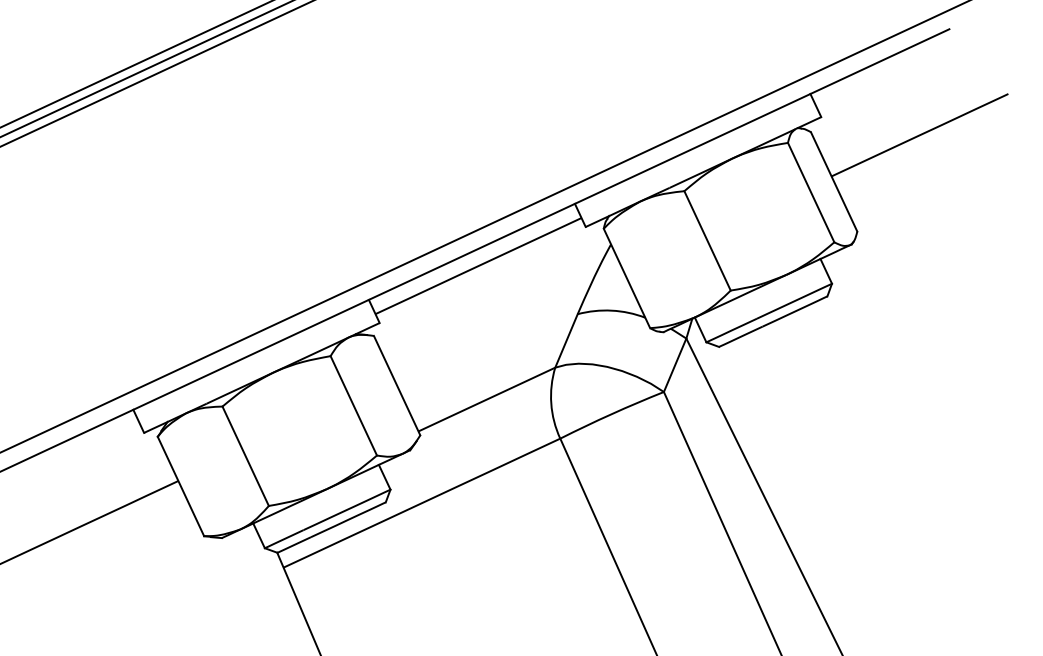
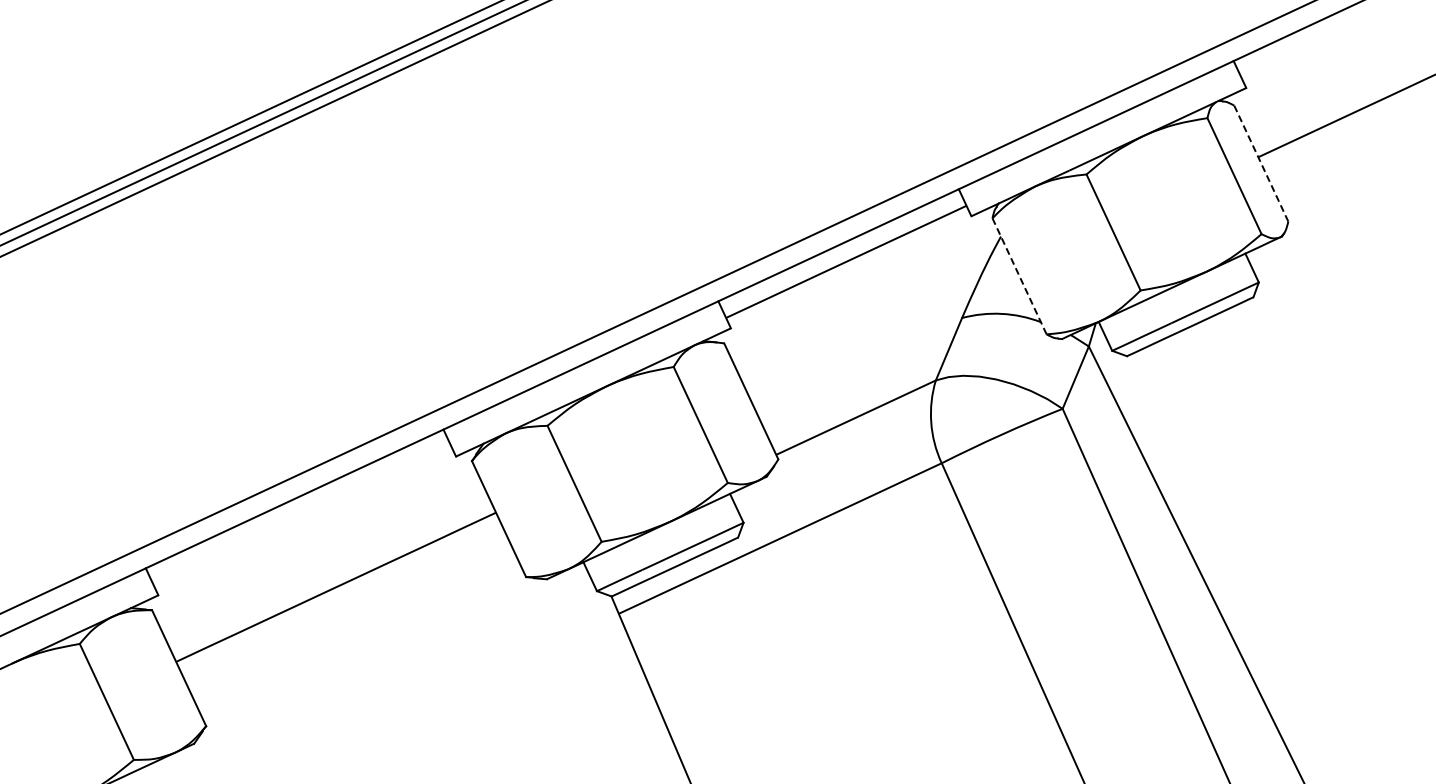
line: (834, 181) -> (1261, 163), solid -> dashed
line: (626, 278) -> (1019, 276), solid -> dashed

